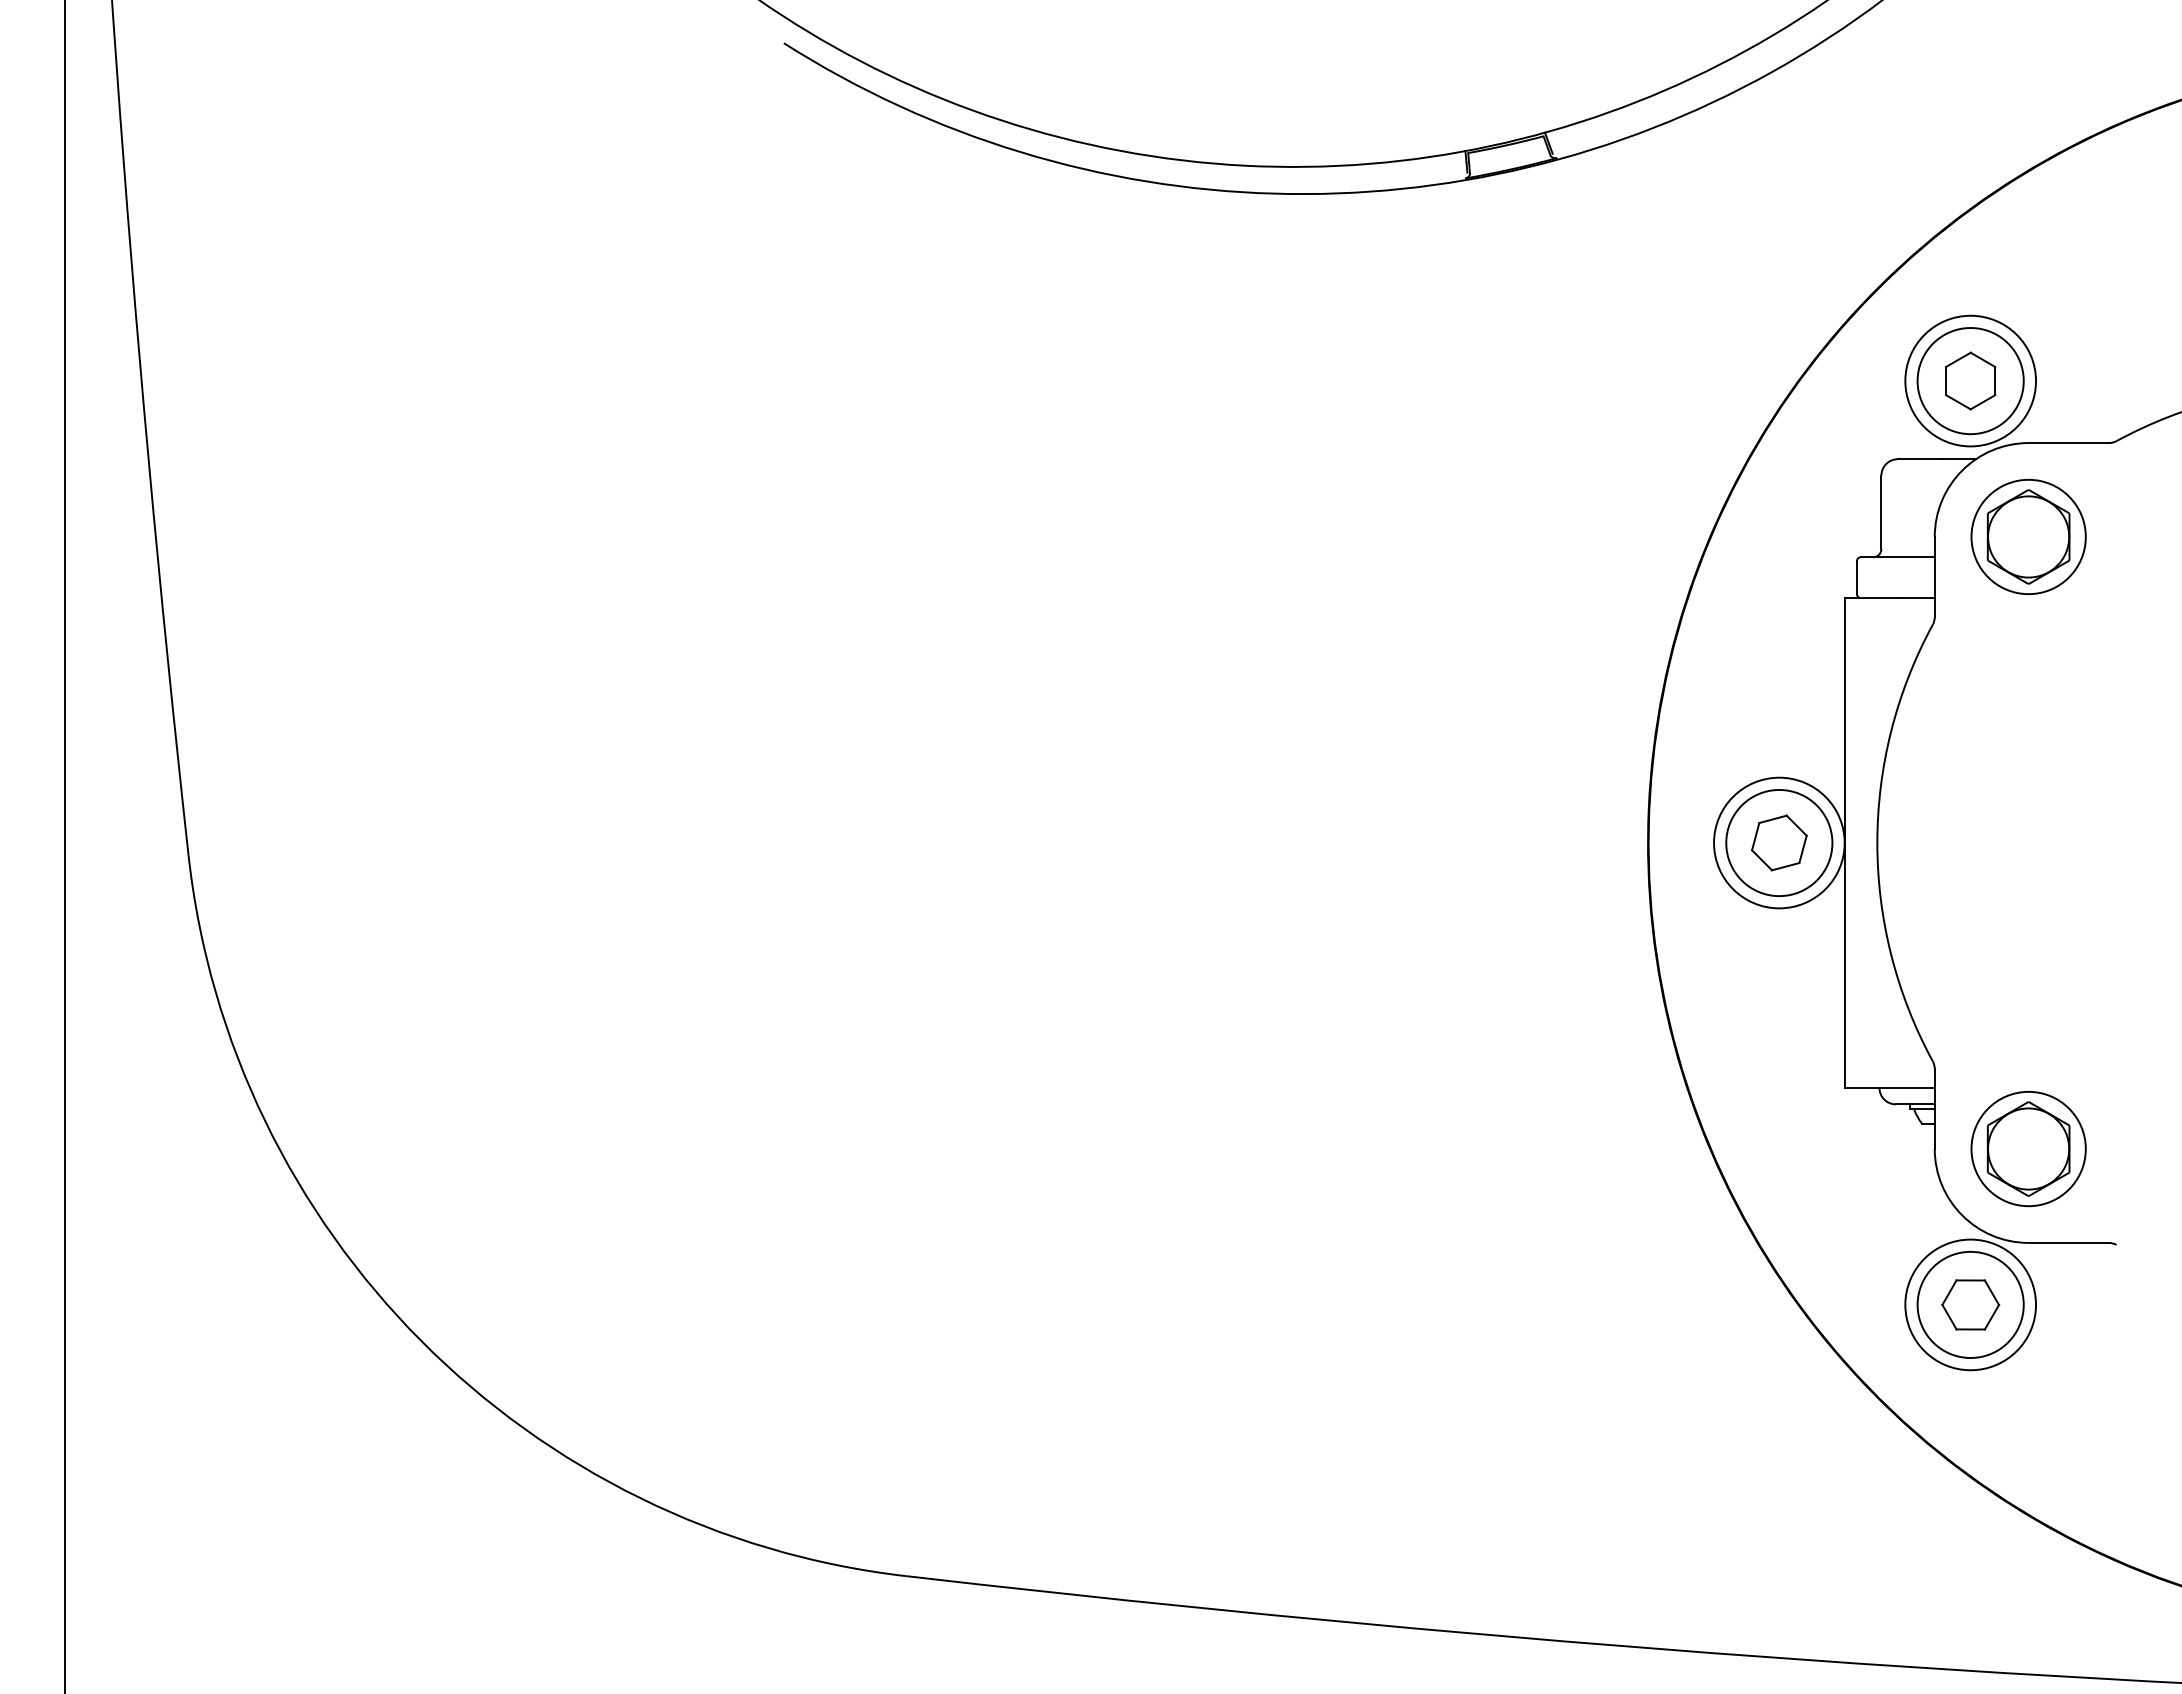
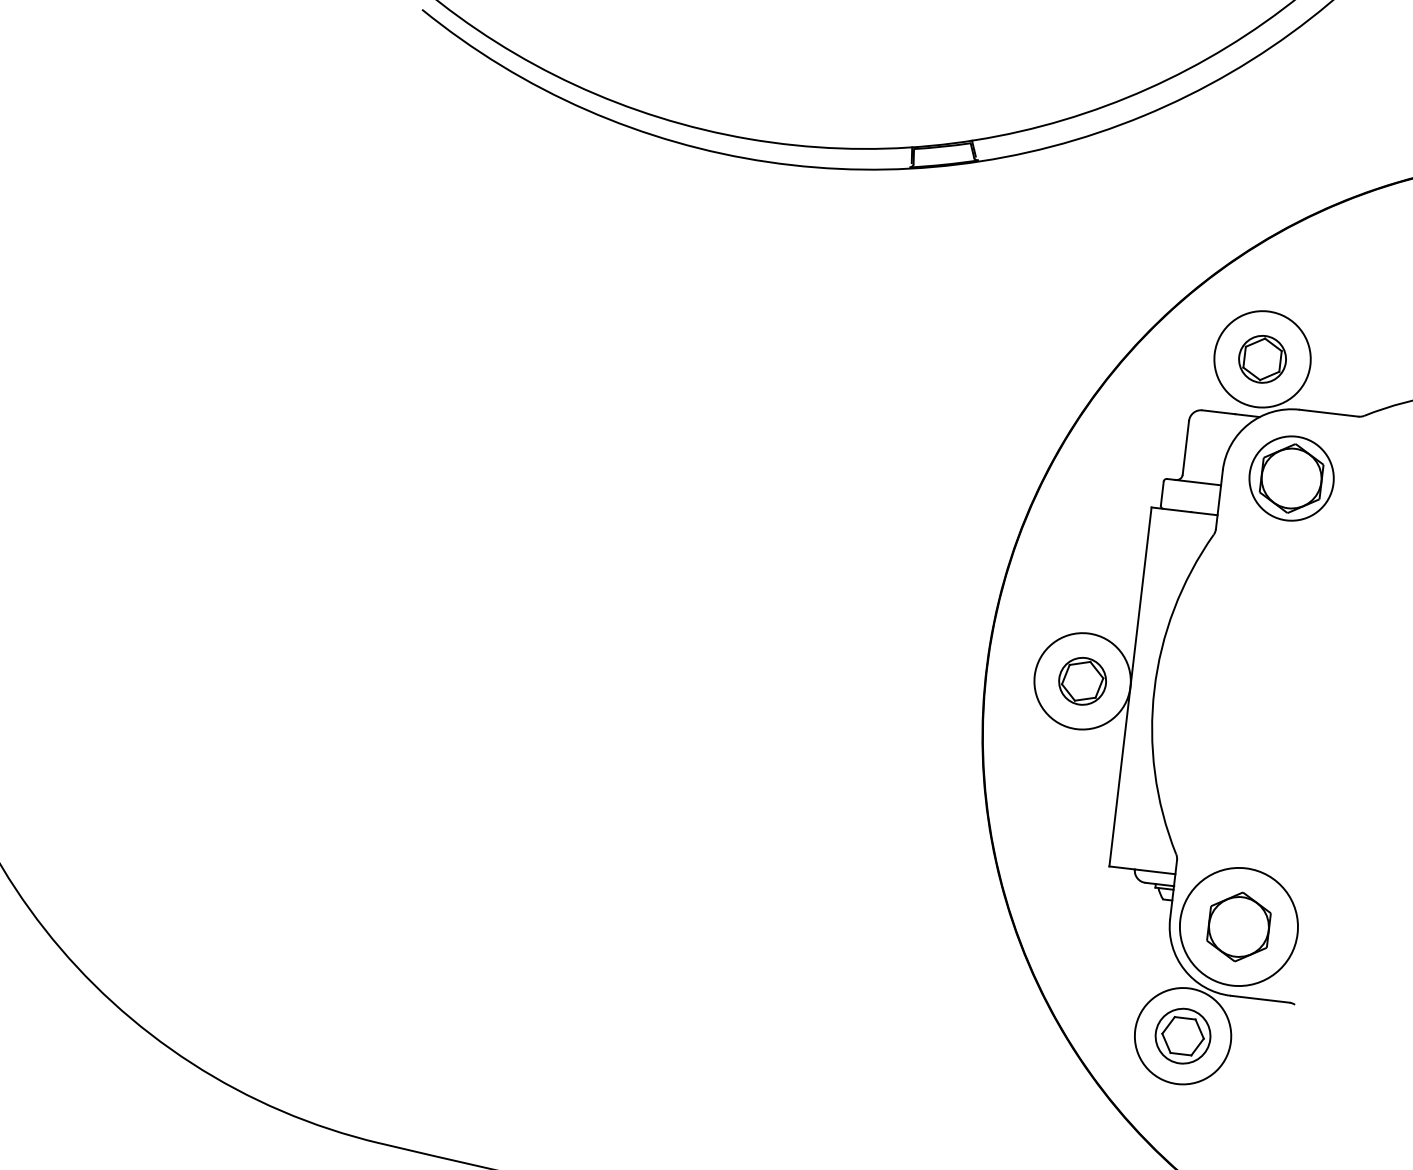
circle: (1970, 381) -> (1262, 359), size x0.6
circle: (1779, 842) -> (1082, 680), size x0.6
circle: (2028, 1148) -> (1238, 926), size x1.4
circle: (1970, 1304) -> (1182, 1035), size x0.7

